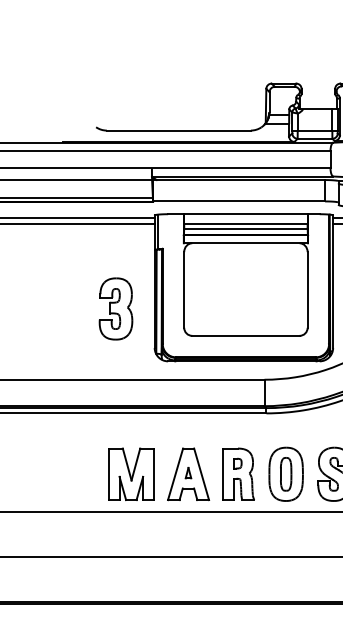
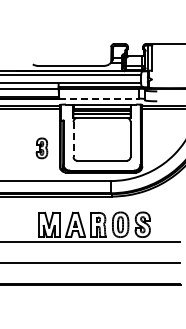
line: (238, 201) -> (98, 98), solid -> dashed
line: (184, 292) -> (73, 140), solid -> dashed
part: (114, 309) -> (41, 148), size x0.7

